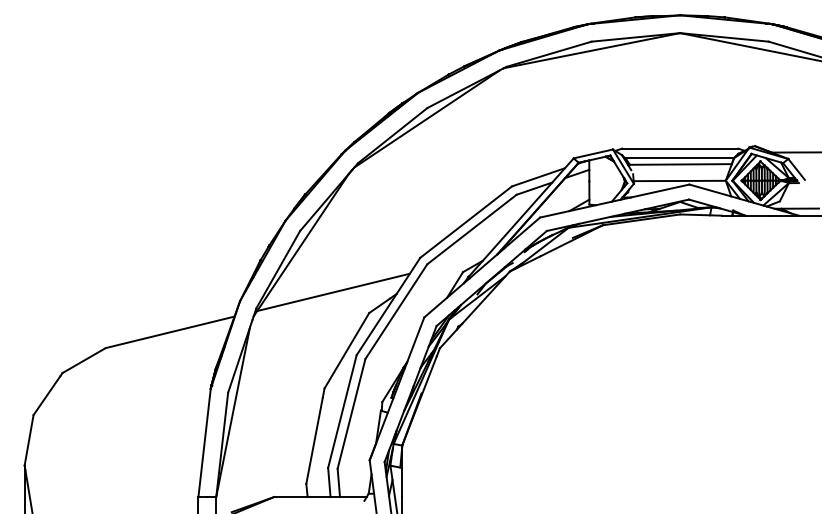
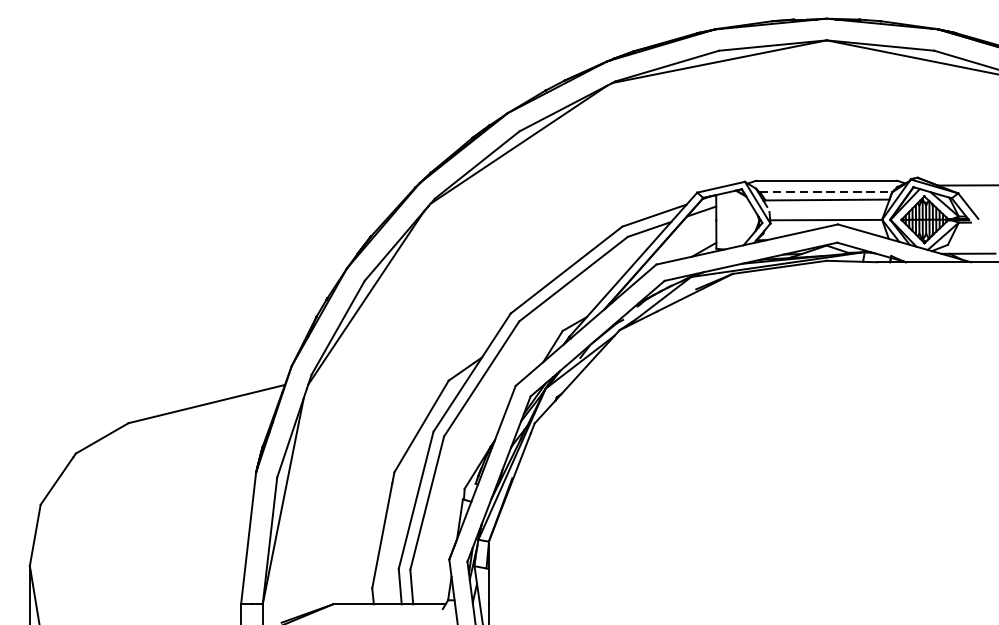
line: (679, 158) -> (825, 192), solid -> dashed
line: (333, 292) -> (405, 355), removed

